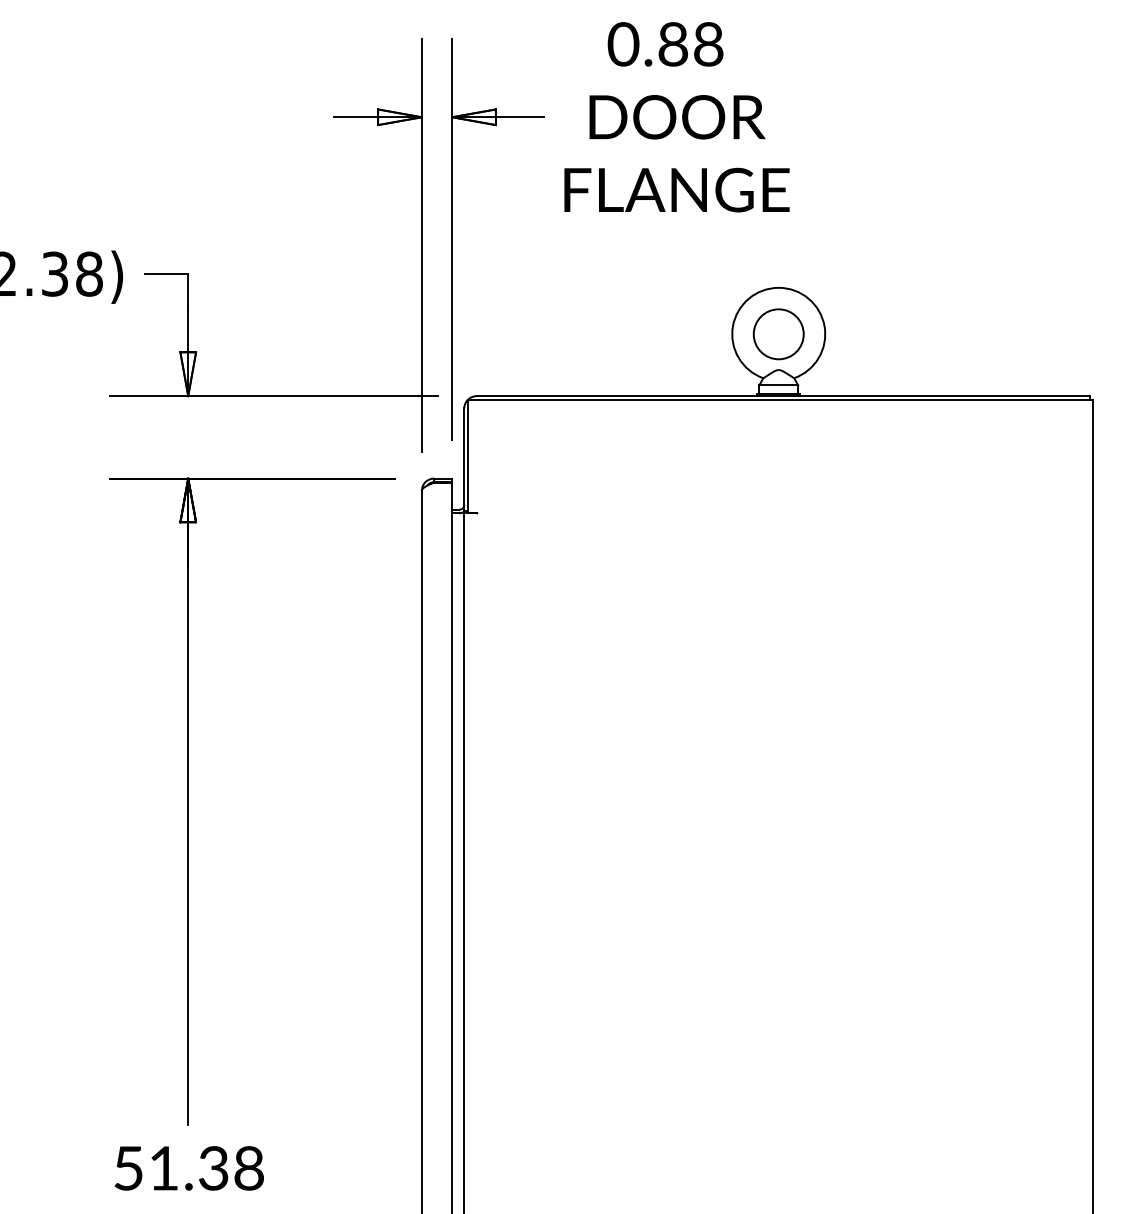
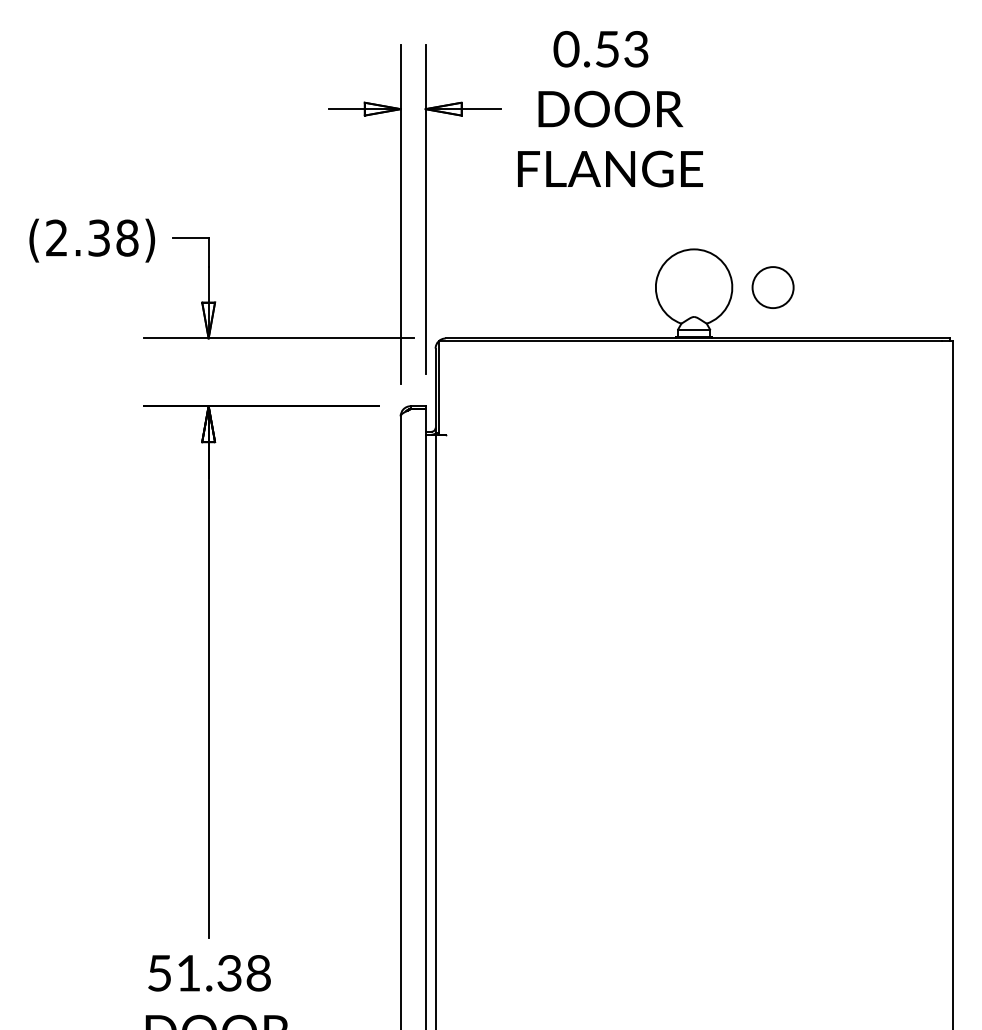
text: (690, 44) -> (621, 49), 0.88 -> 0.53
circle: (778, 334) -> (772, 287), moved

